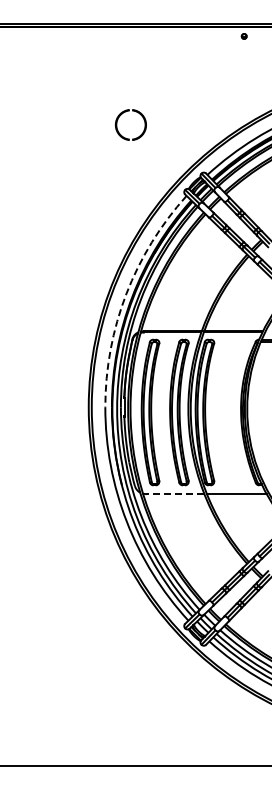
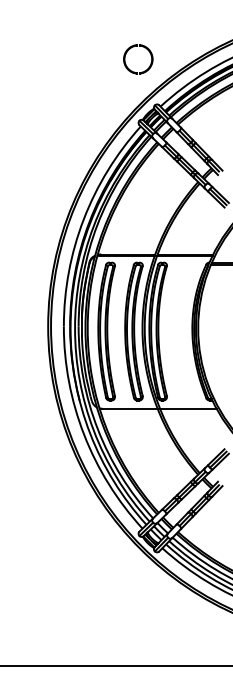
part: (121, 115) -> (129, 50), moved
arc: (126, 294) -> (83, 219), dashed -> solid
line: (174, 494) -> (129, 409), dashed -> solid

